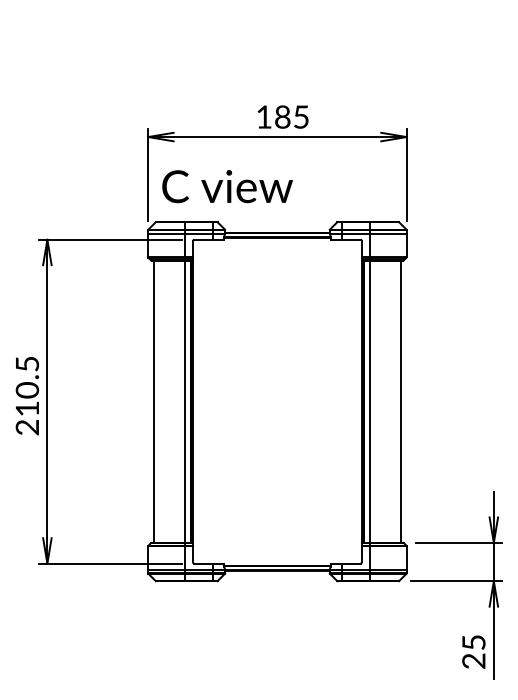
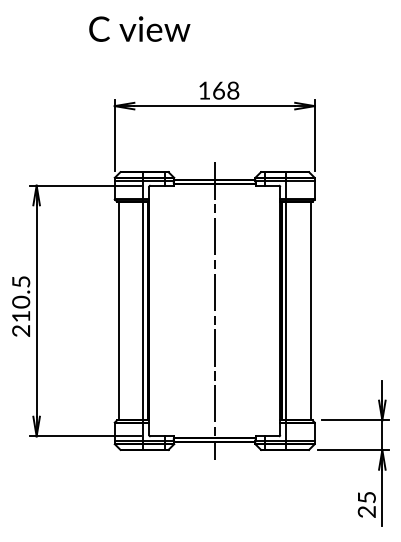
text: (292, 116) -> (226, 90), 185 -> 168
text: (227, 186) -> (139, 29), moved
line: (277, 401) -> (214, 310), added

